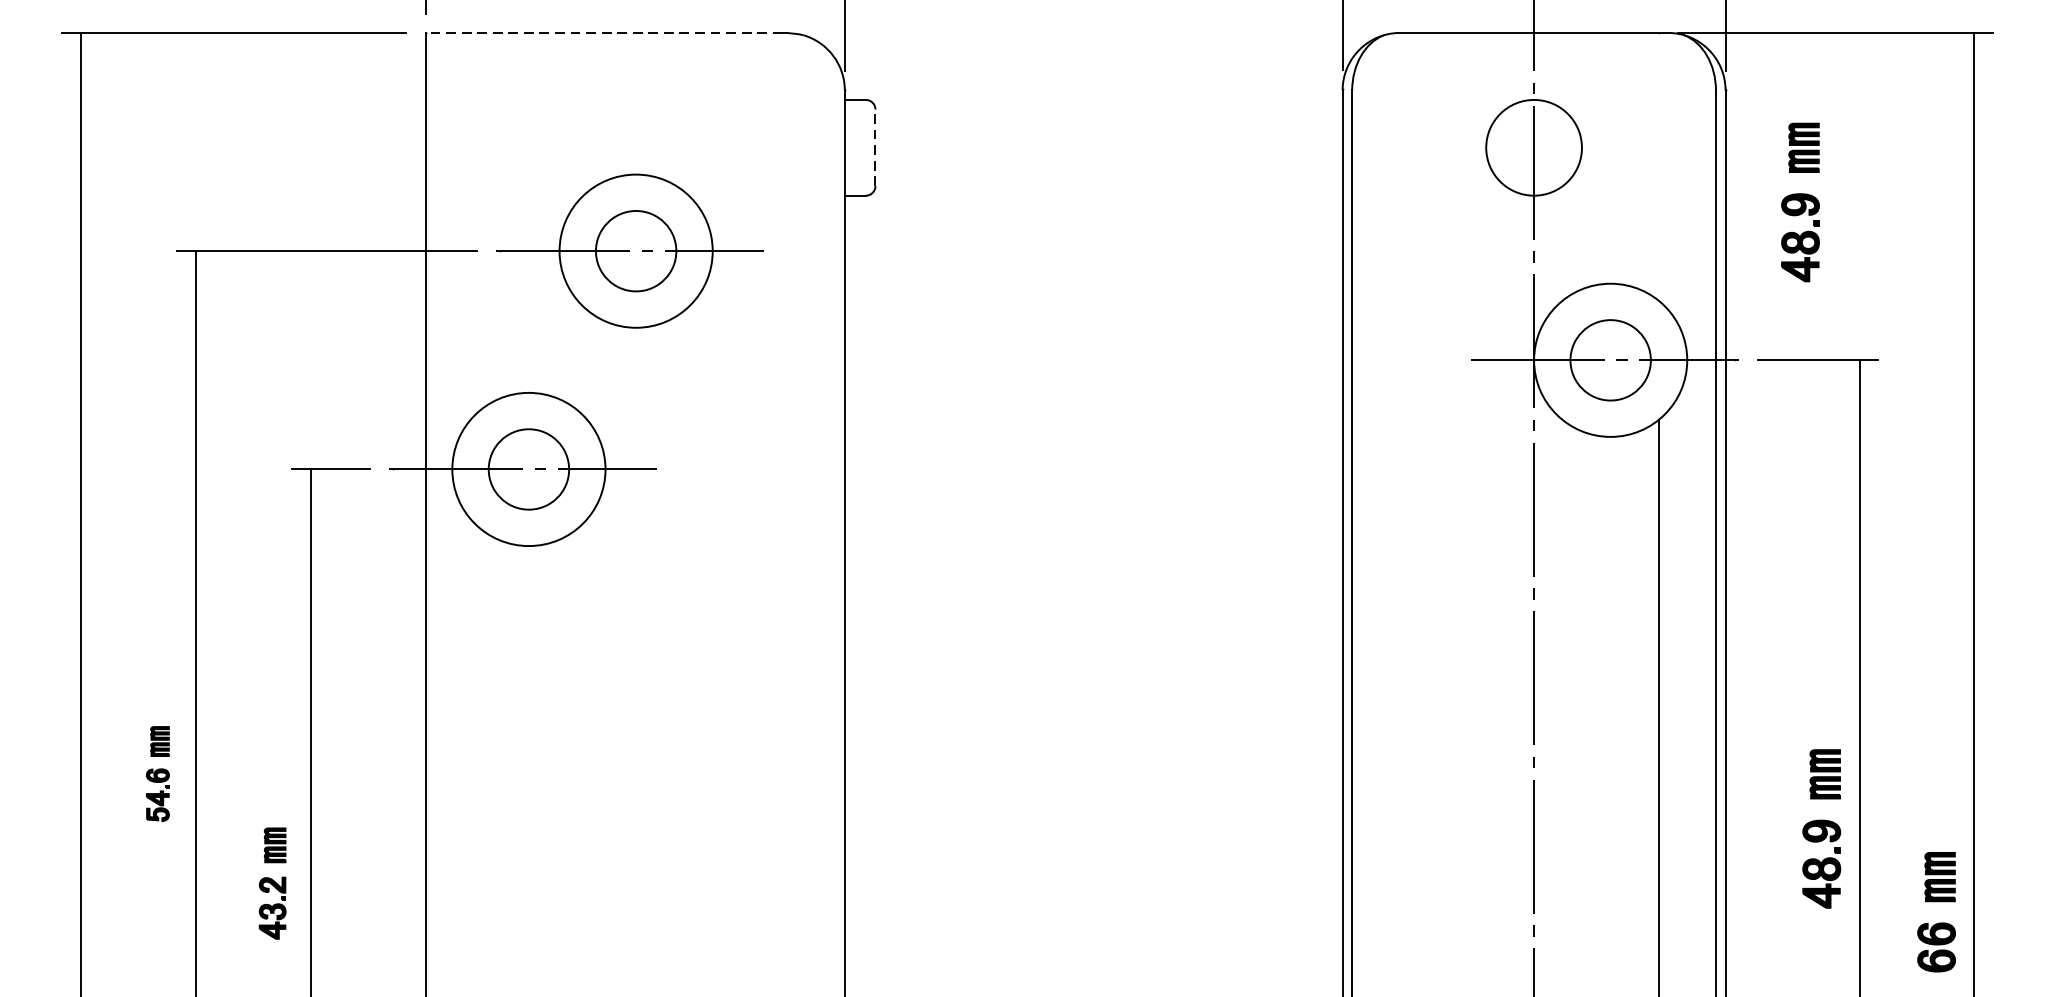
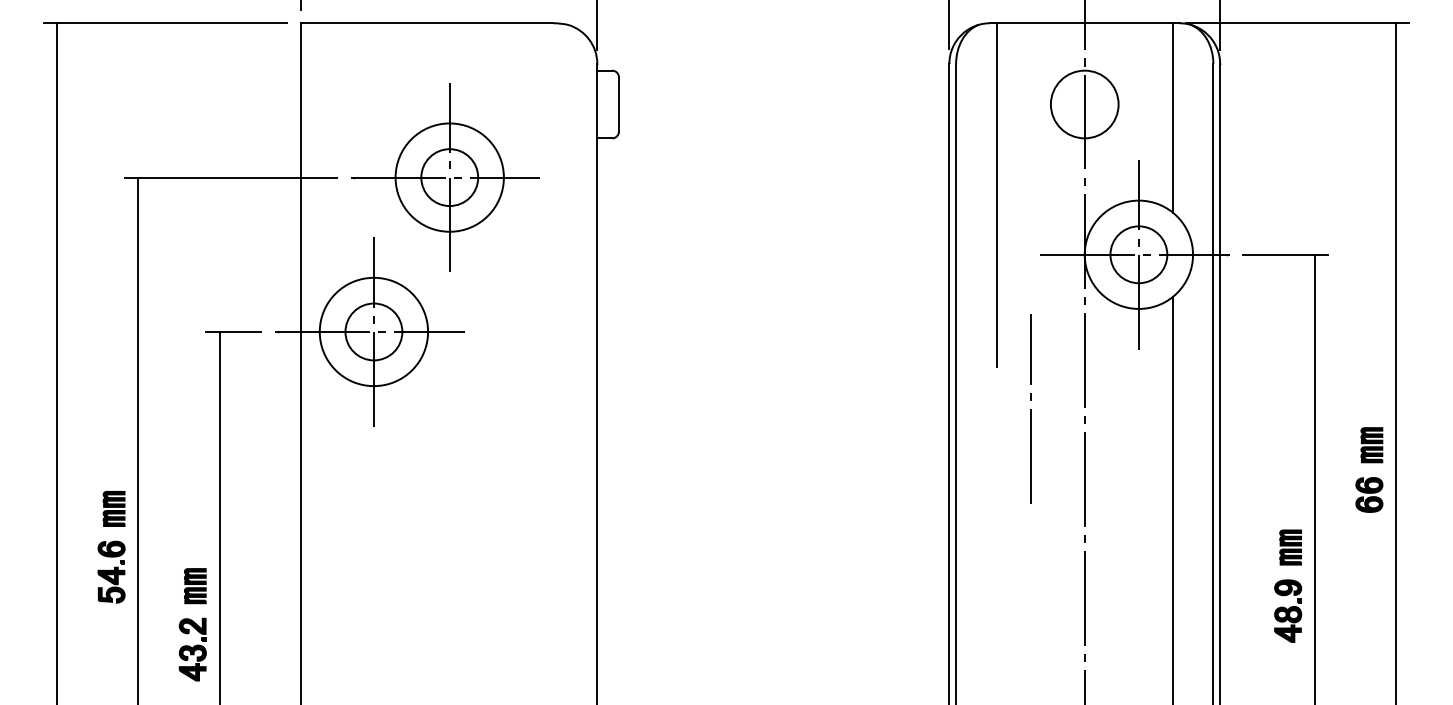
line: (603, 33) -> (426, 23), dashed -> solid
line: (874, 147) -> (618, 104), dashed -> solid
line: (1658, 166) -> (1172, 117), added
part: (1801, 201) -> (1273, 142), removed
line: (635, 251) -> (449, 177), added
line: (1409, 275) -> (996, 194), added
line: (1610, 359) -> (1138, 254), added
line: (528, 468) -> (373, 331), added
line: (1457, 579) -> (1030, 409), added
part: (157, 774) -> (111, 547), size x1.67
part: (272, 883) -> (192, 624), size x1.43
part: (1936, 911) -> (1369, 469), moved

